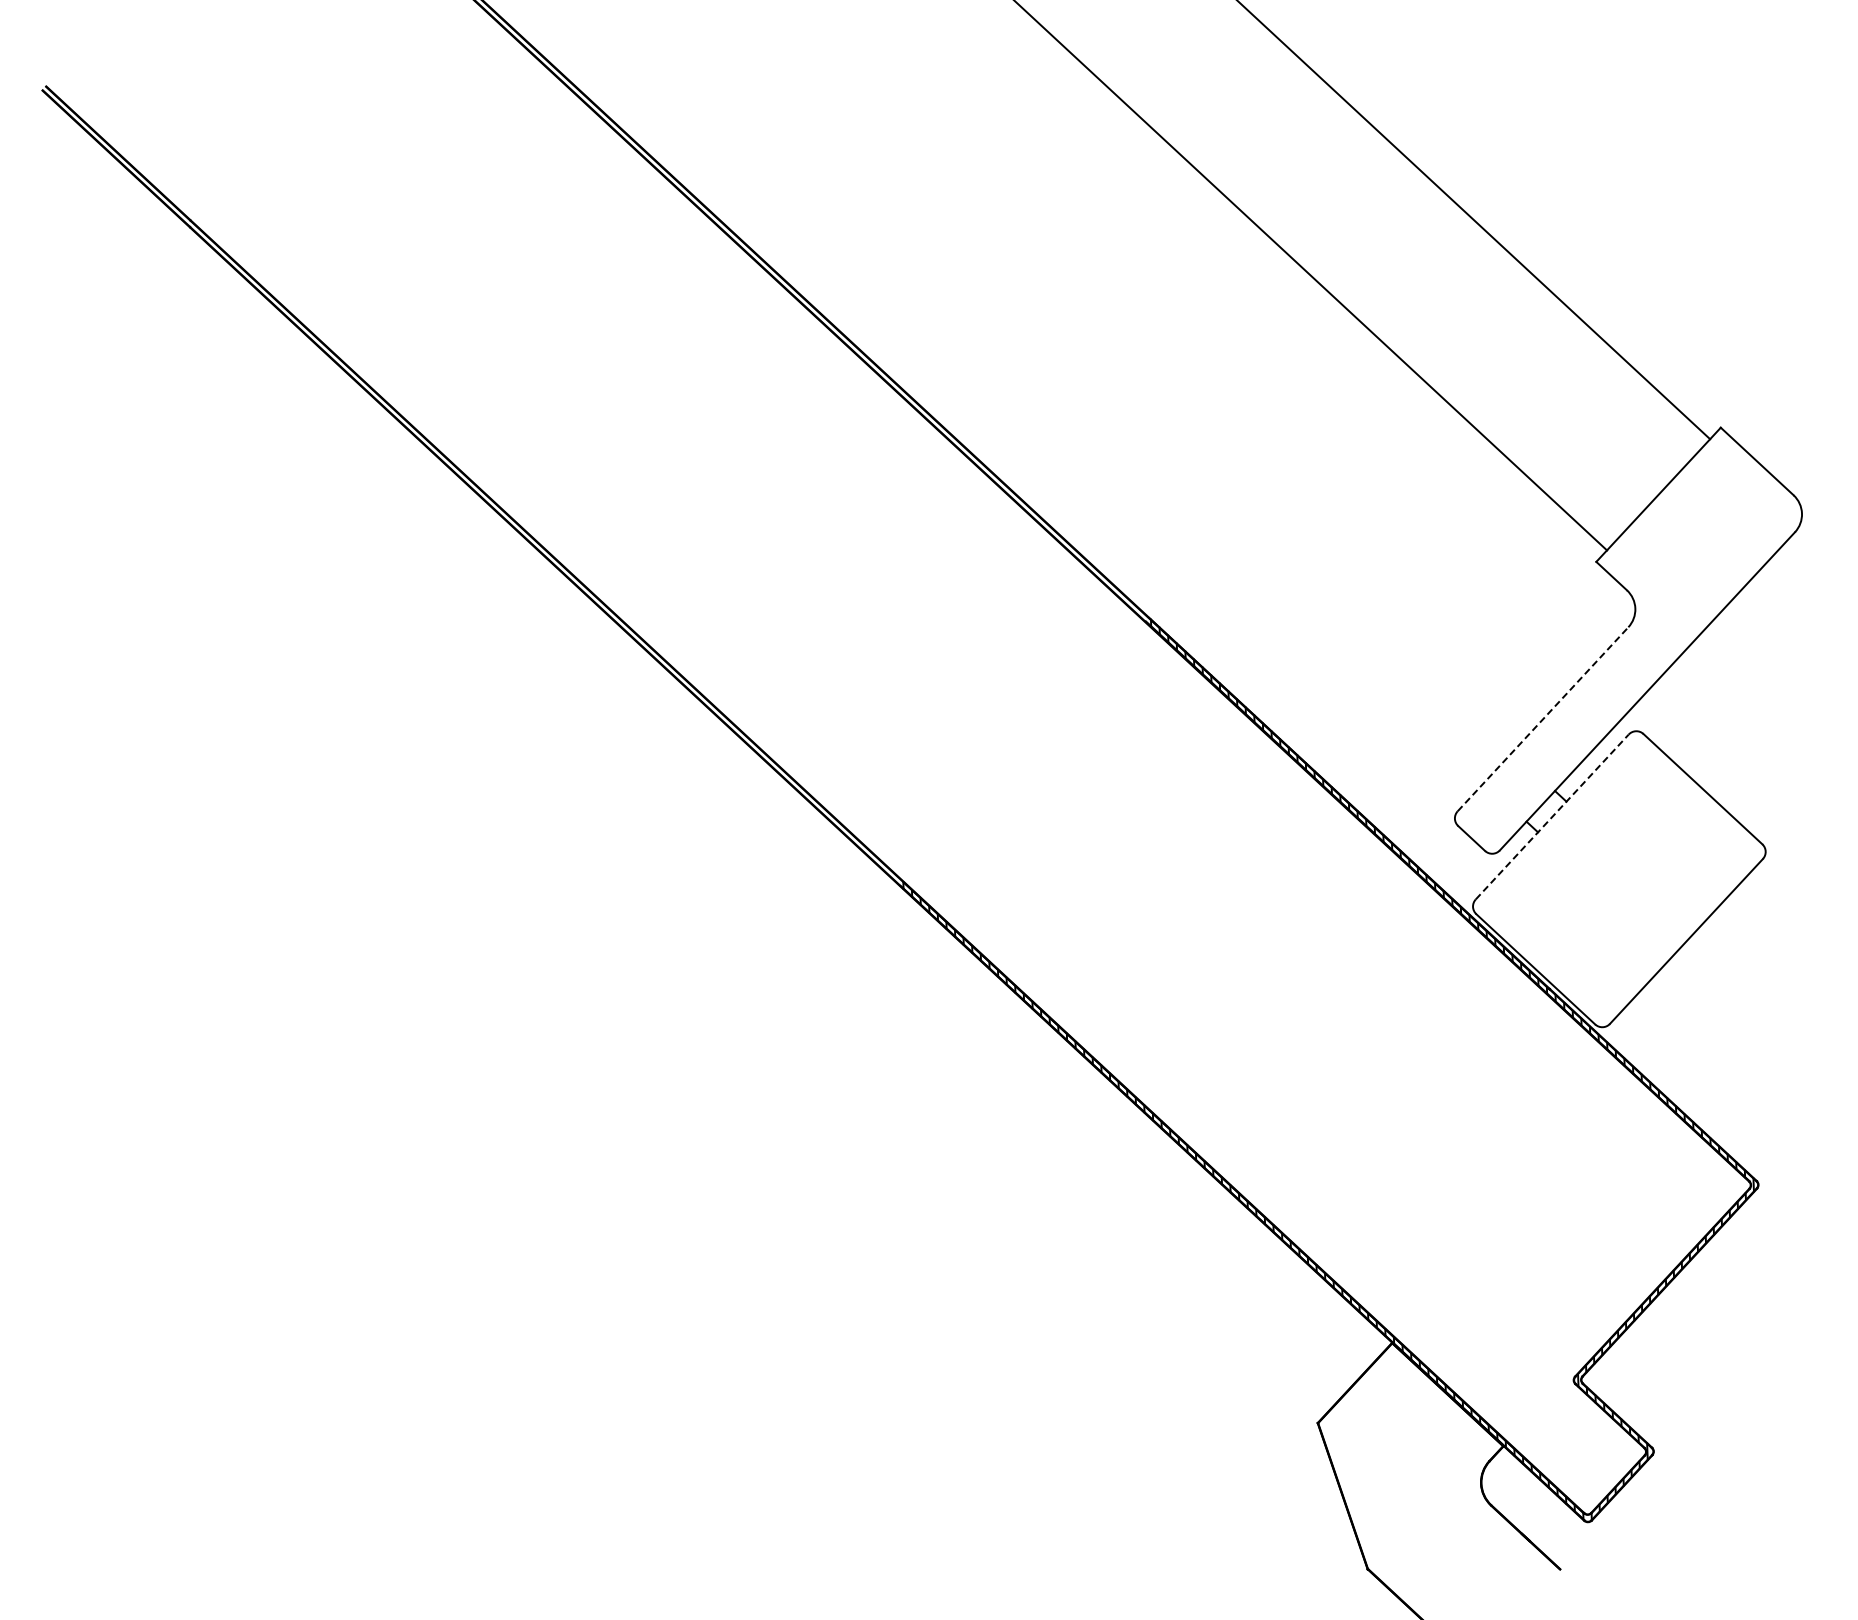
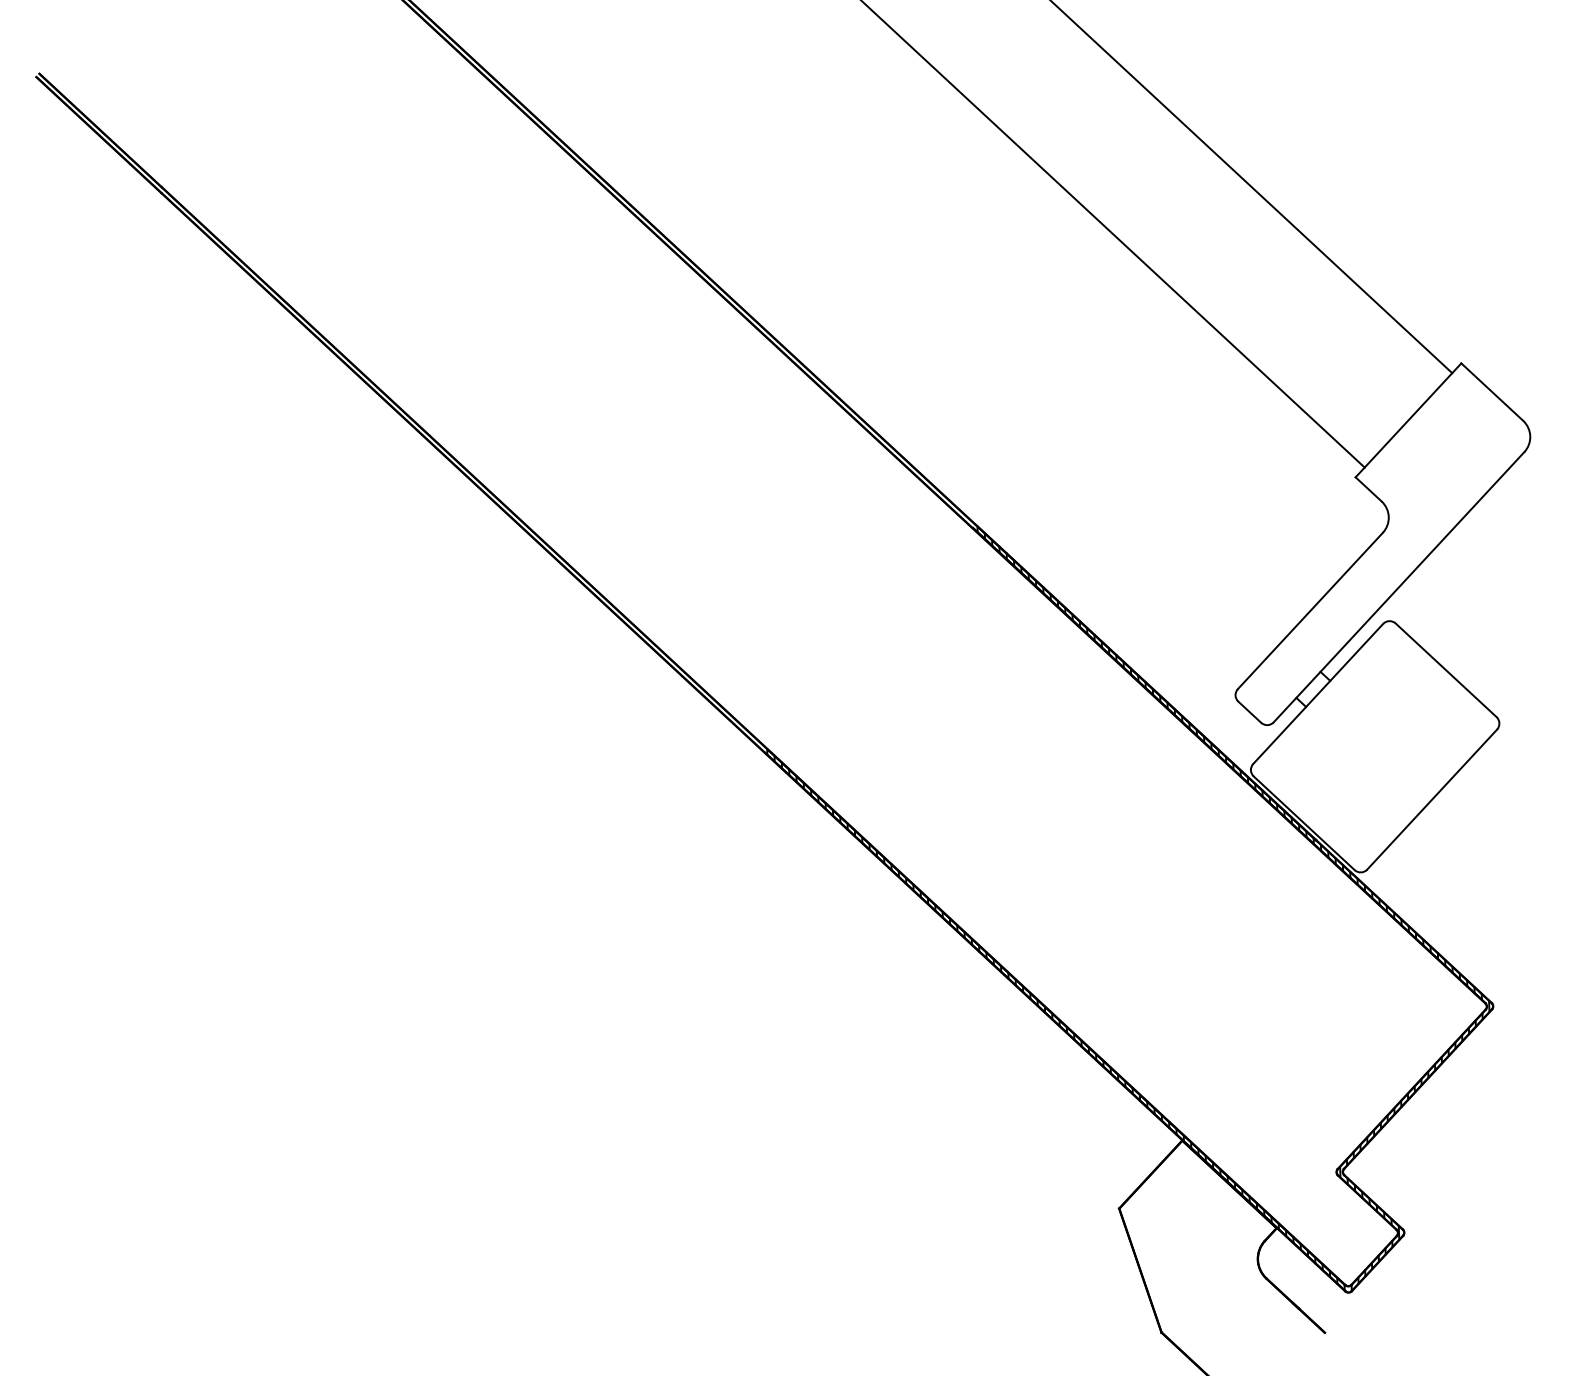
line: (1543, 718) -> (1310, 610), dashed -> solid
line: (1552, 816) -> (1318, 693), dashed -> solid

